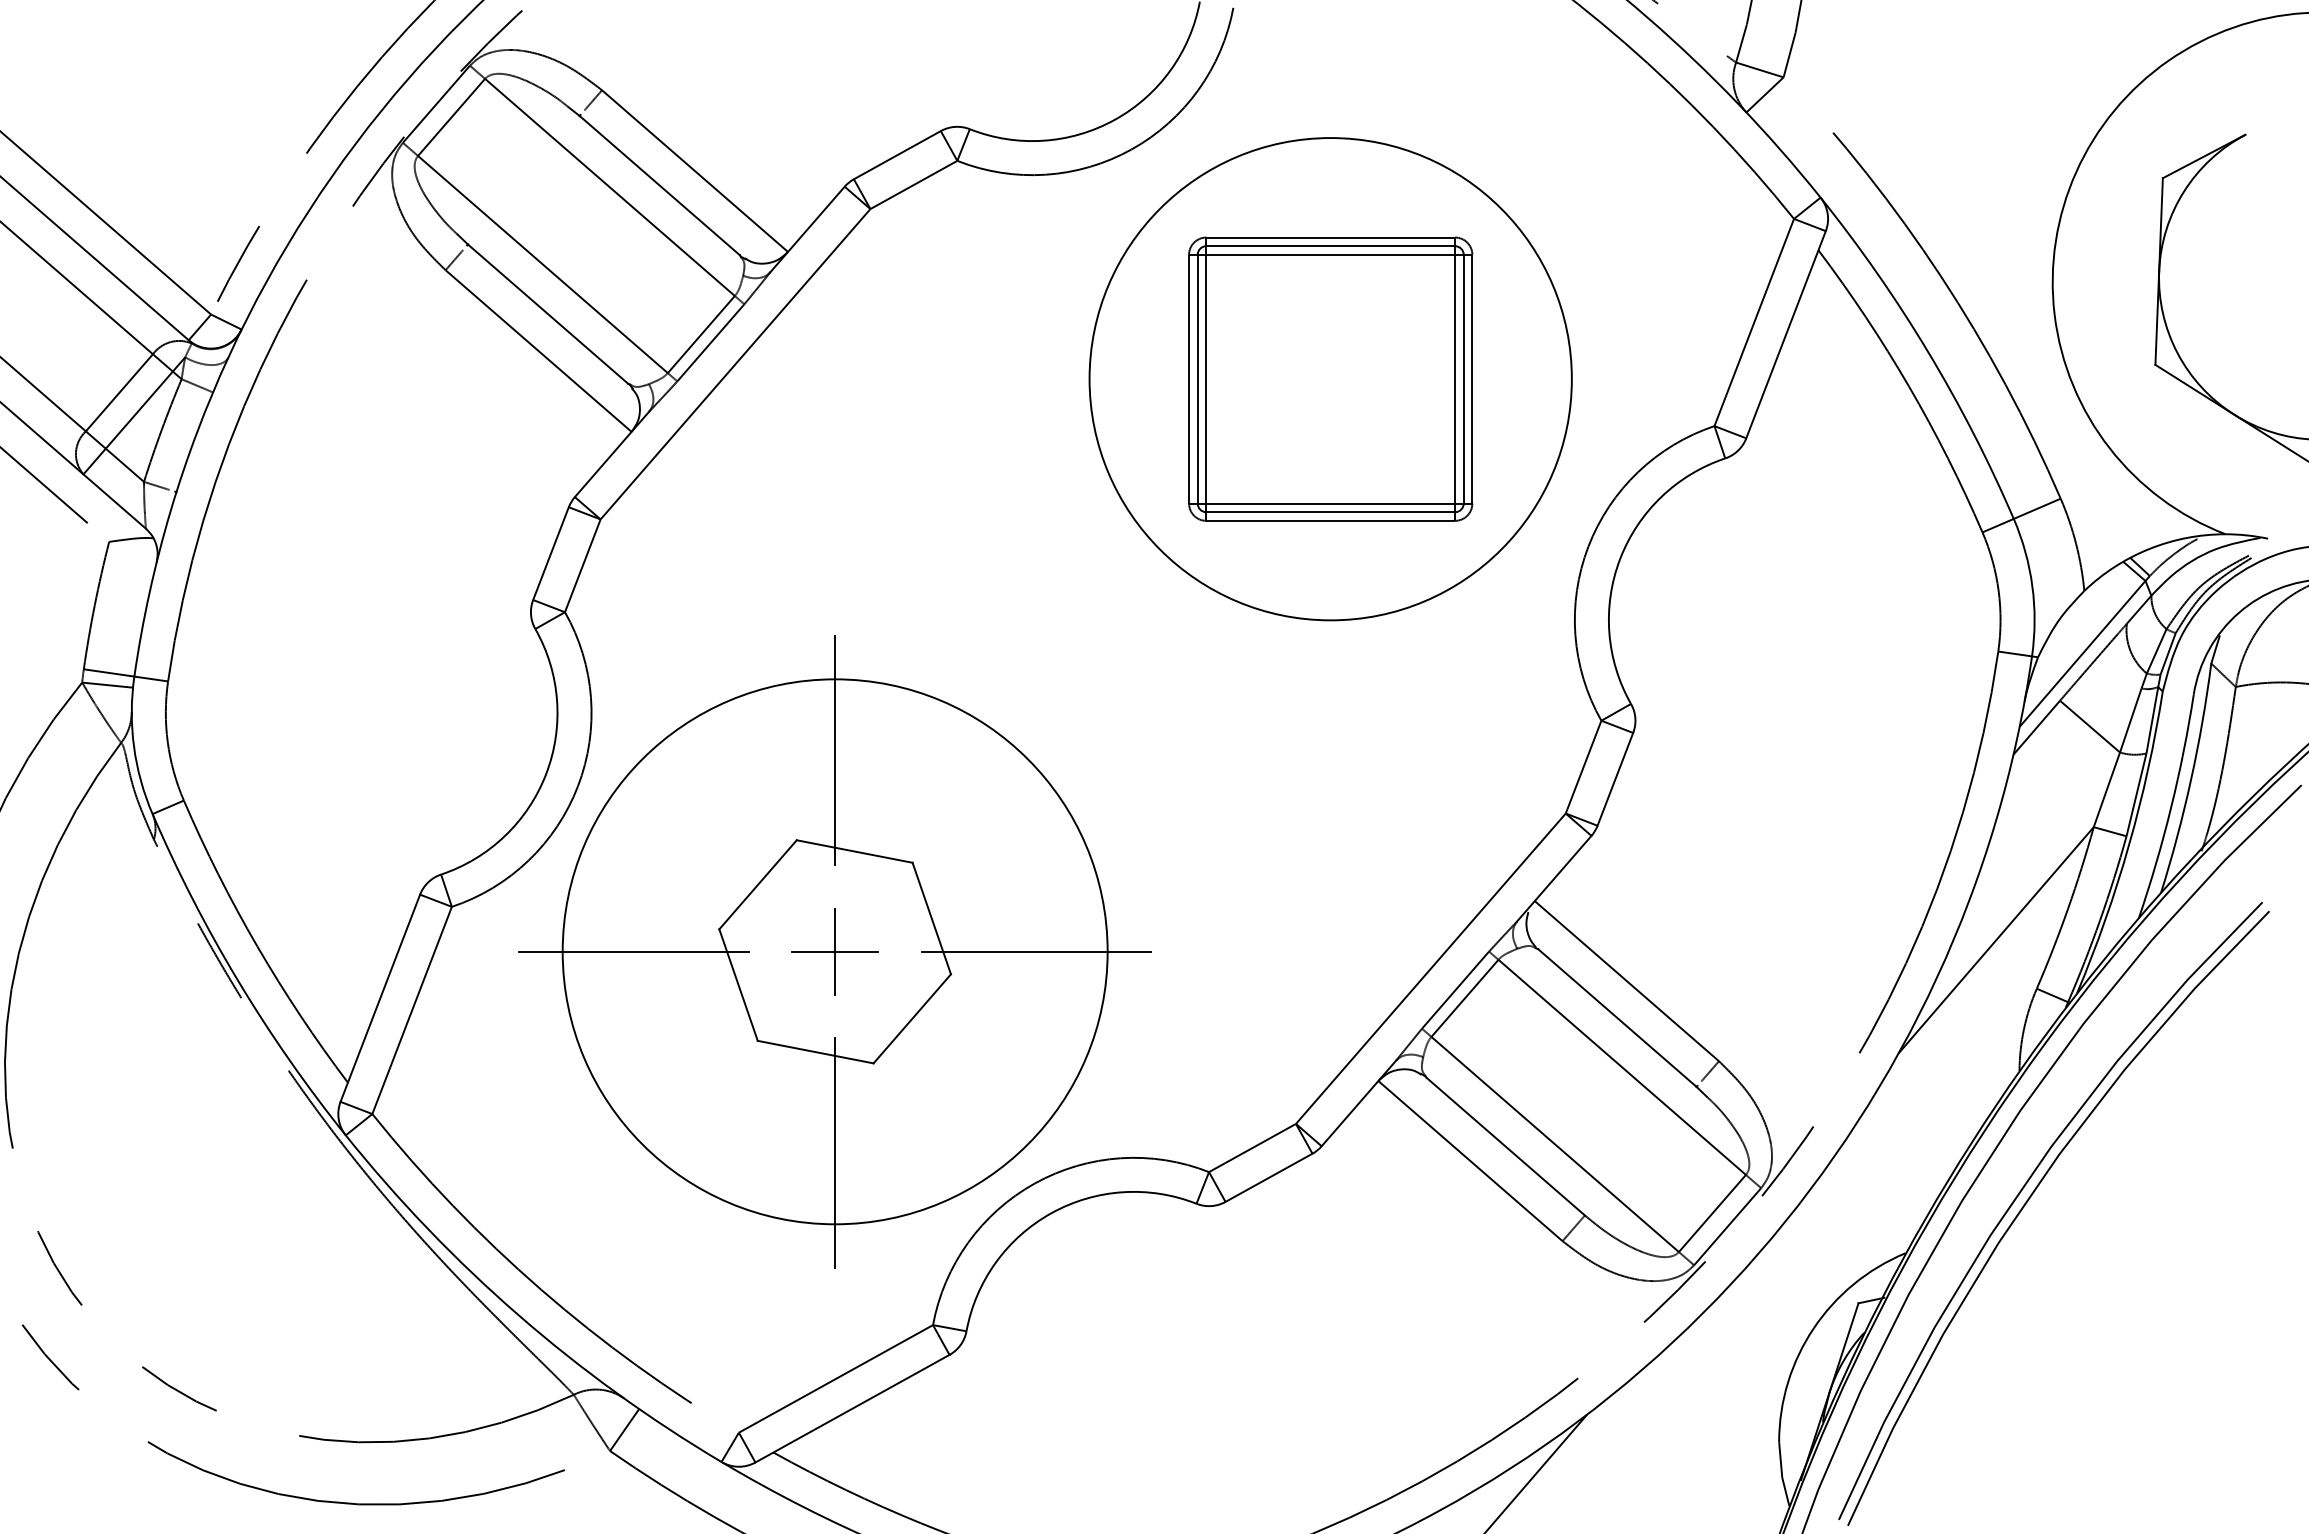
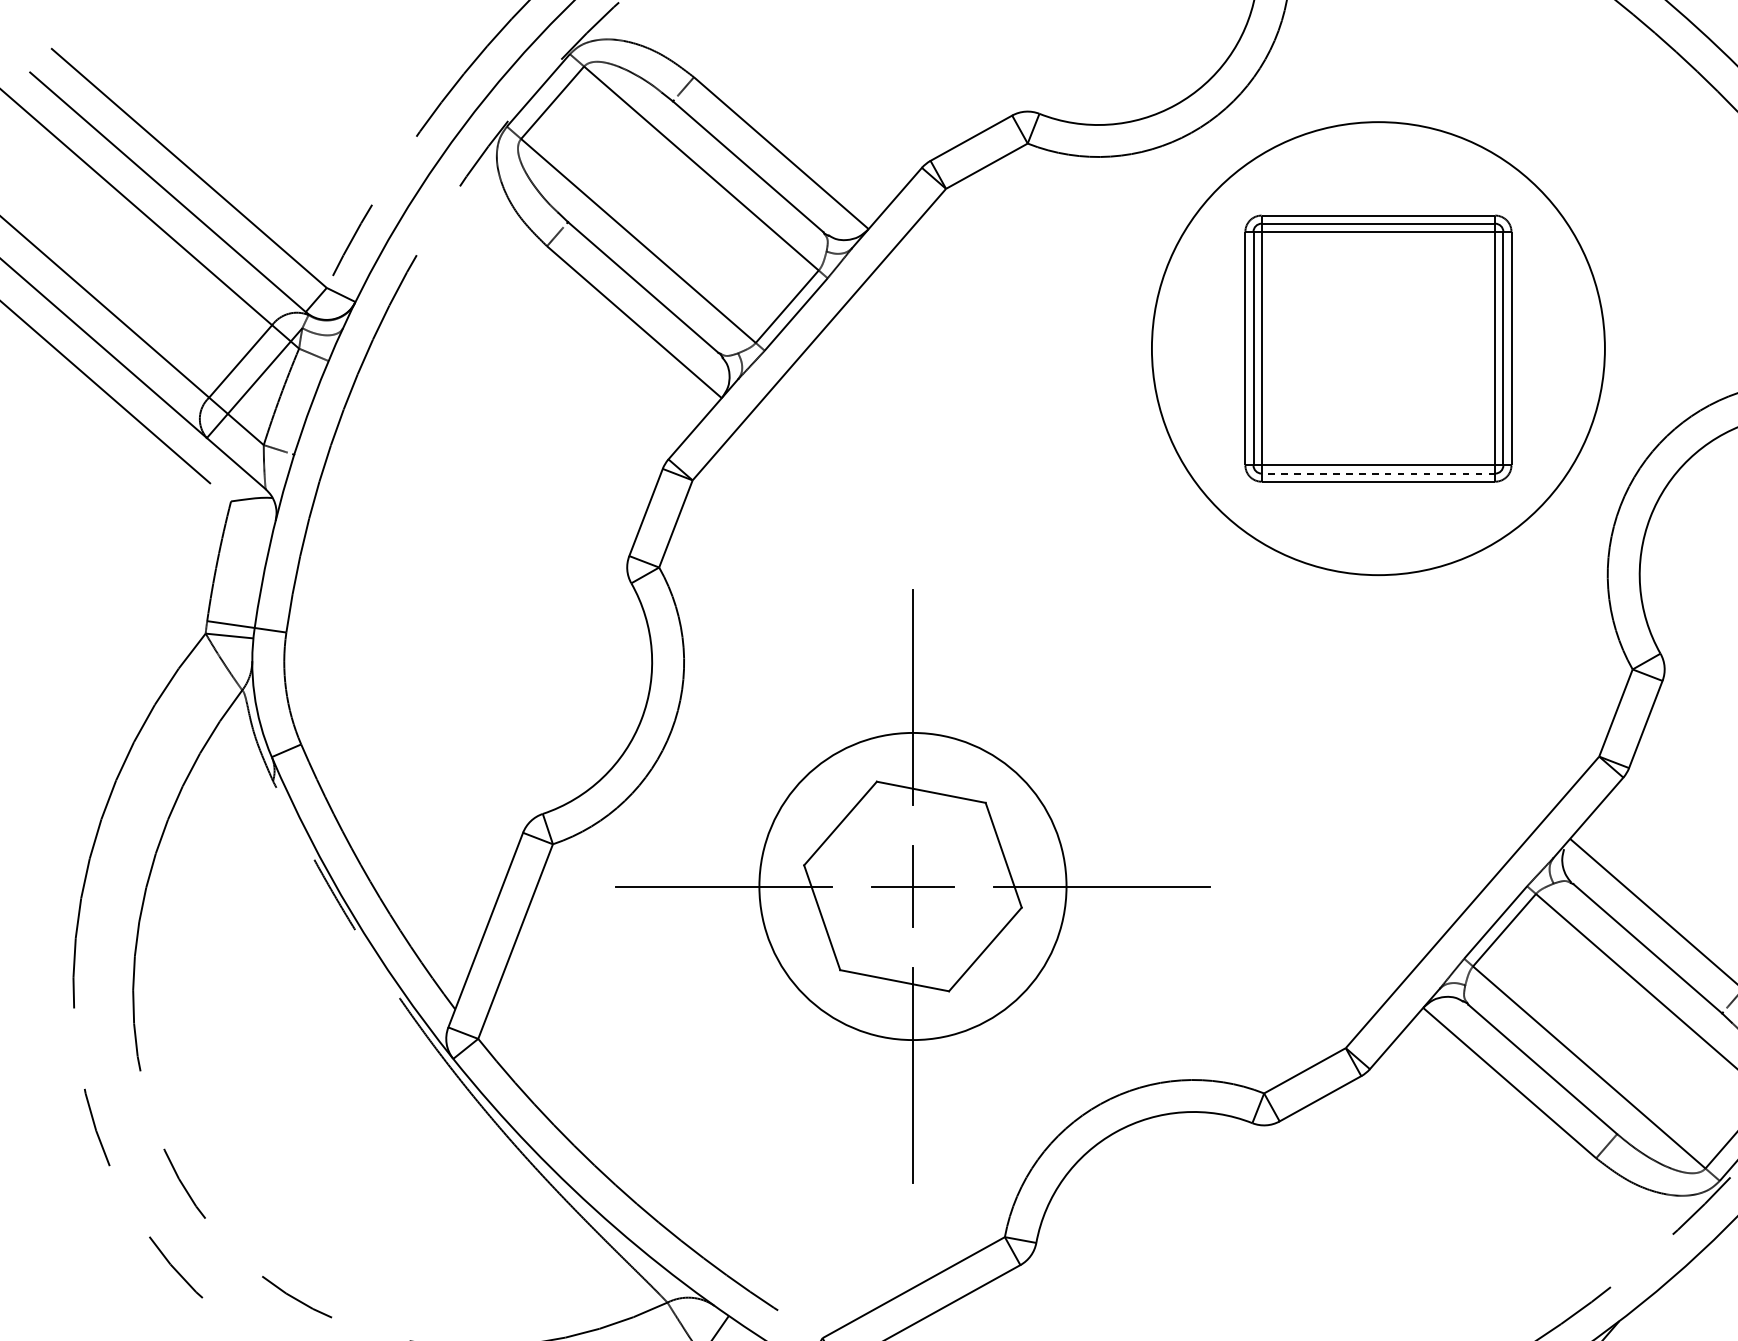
line: (1330, 512) -> (1378, 473), solid -> dashed
circle: (834, 951) -> (912, 886), size x0.6

